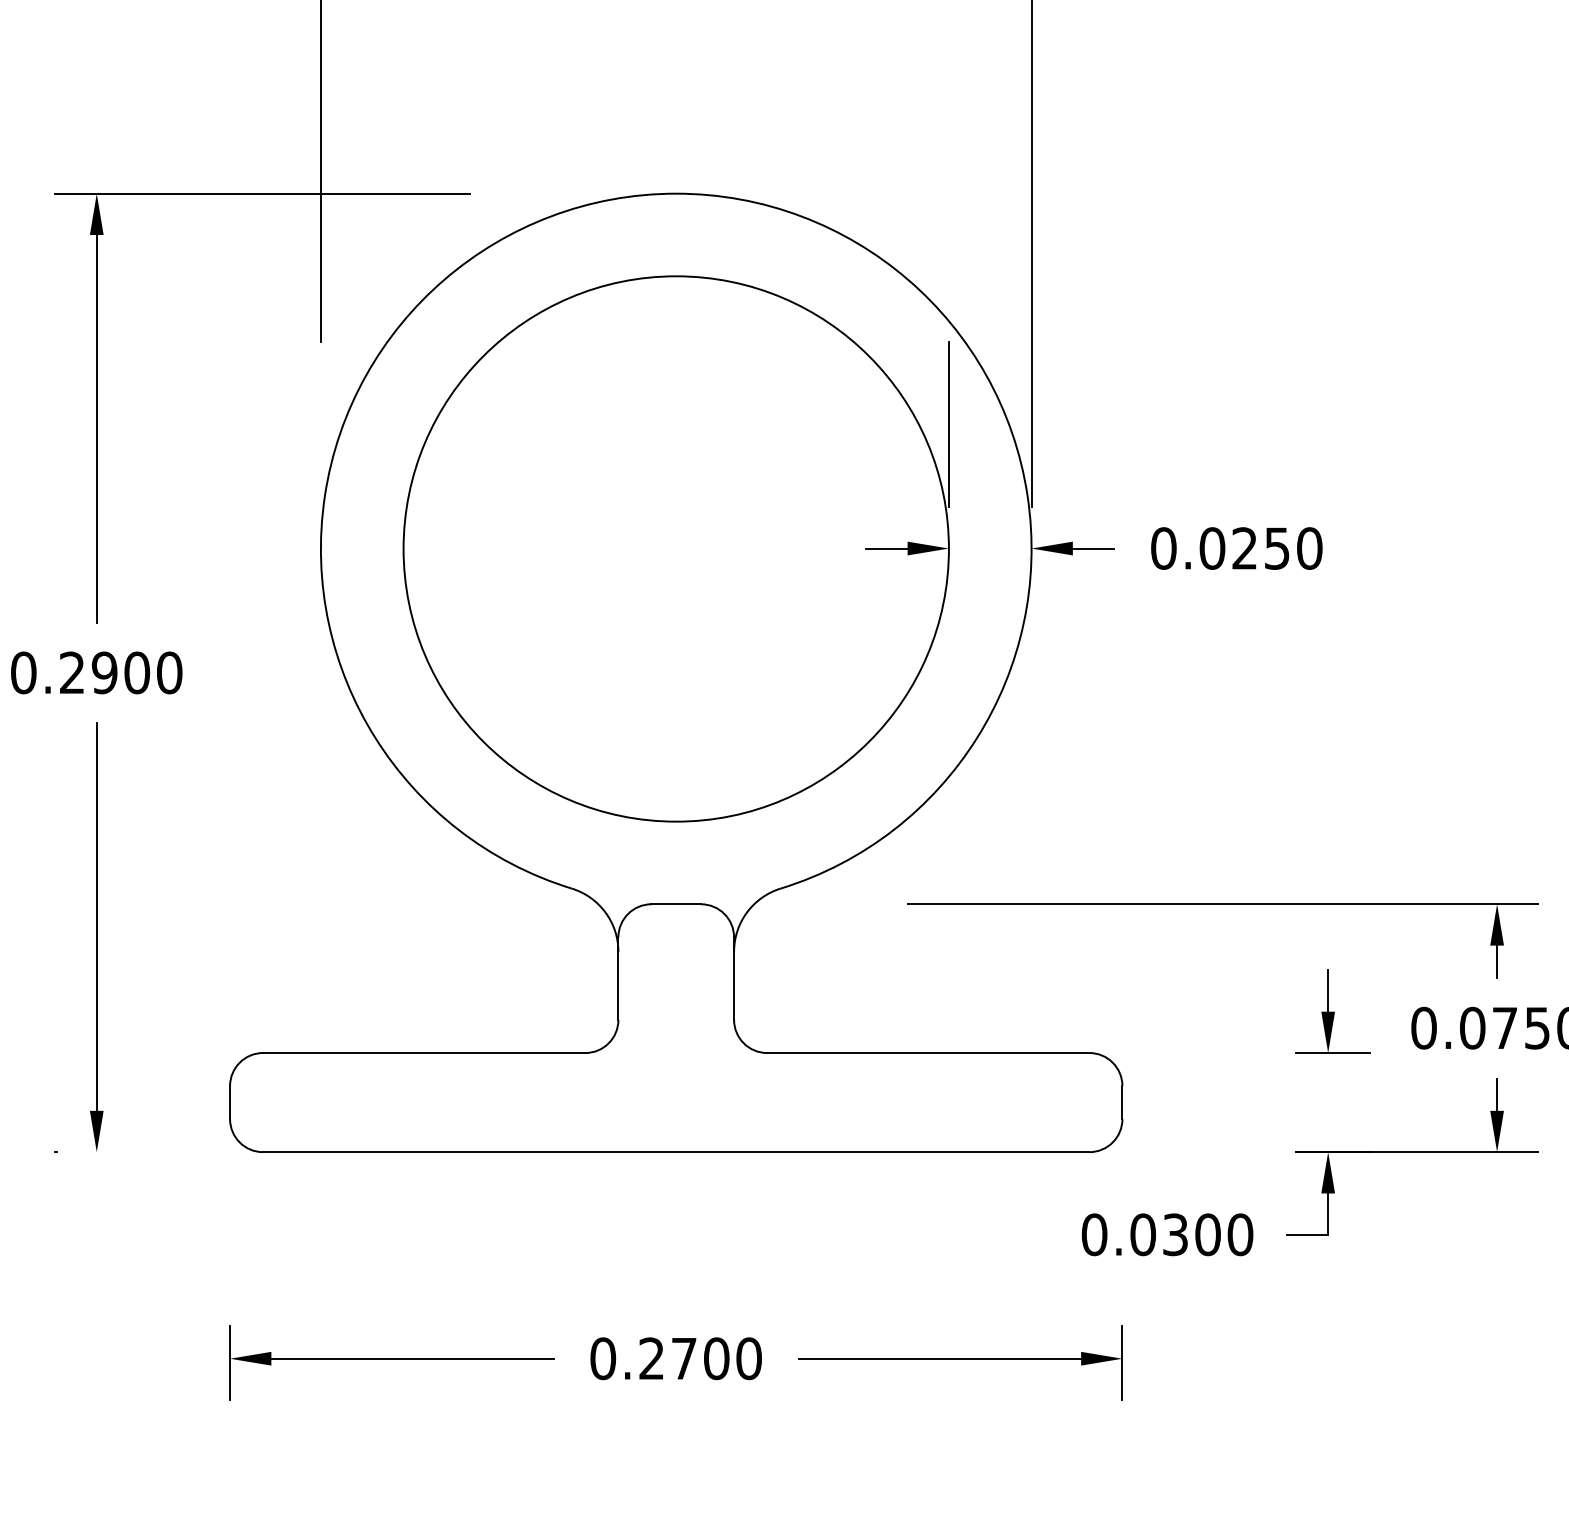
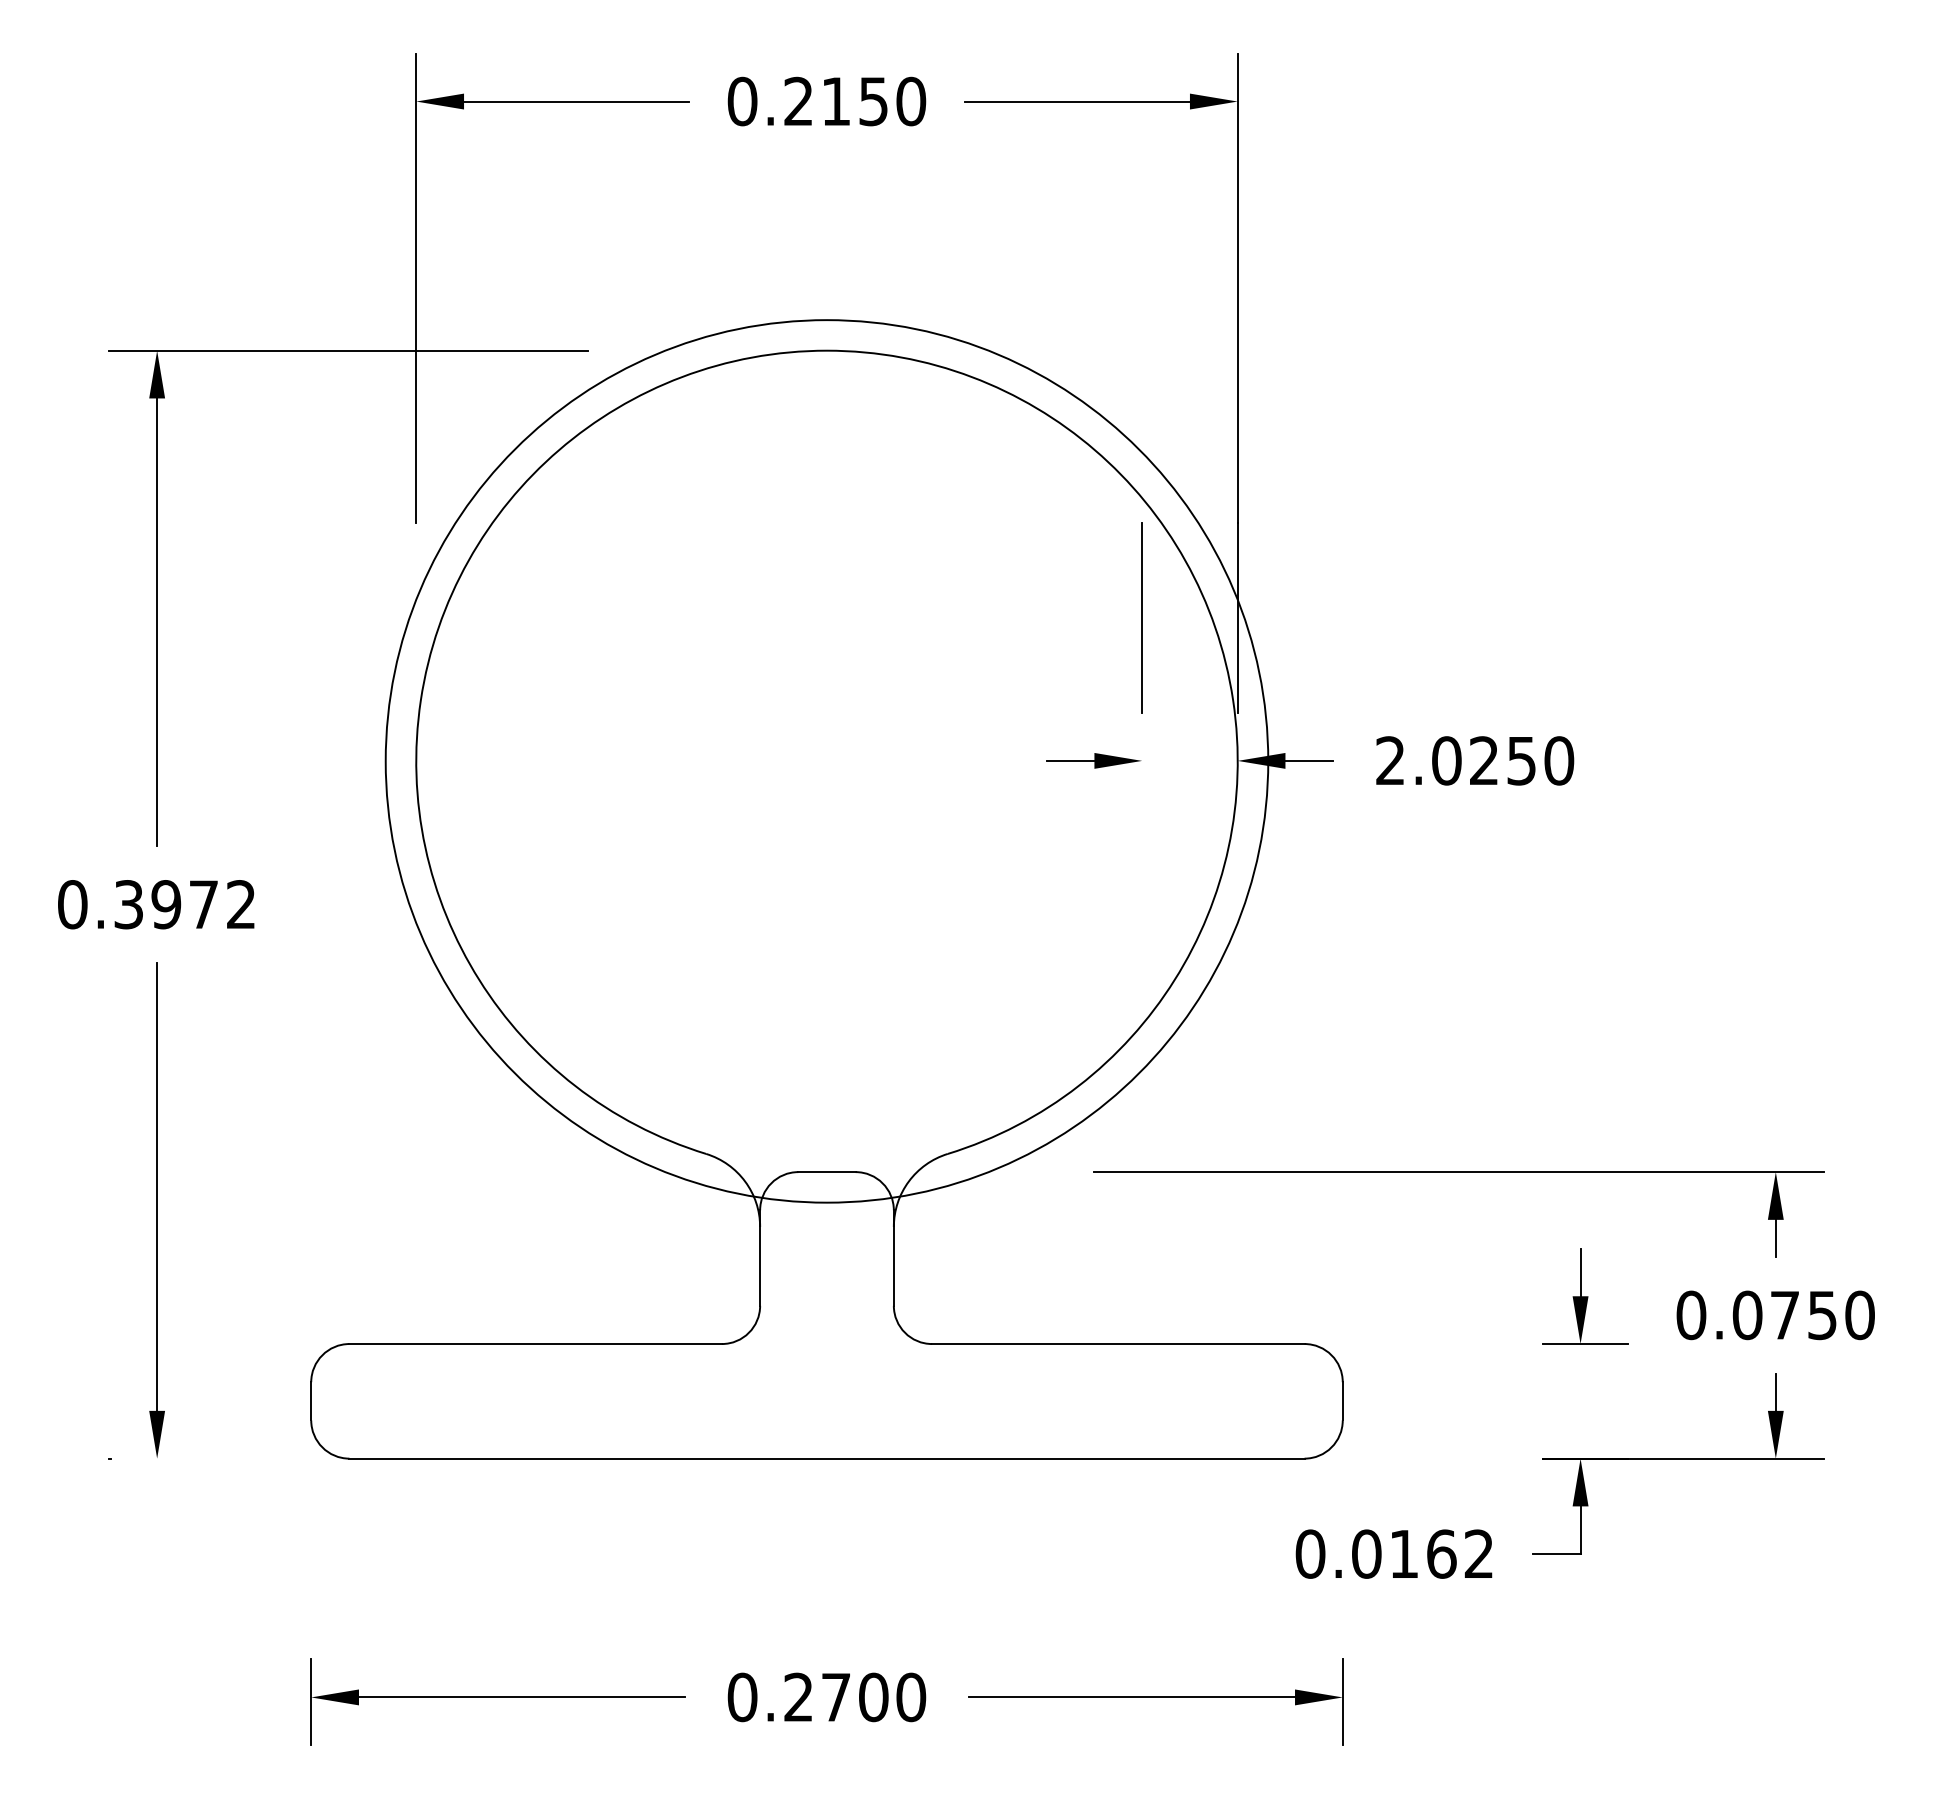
text: (1163, 548) -> (1390, 760), 0.0250 -> 2.0250
circle: (675, 549) -> (826, 761), size x1.4
text: (121, 672) -> (185, 904), 0.2900 -> 0.3972
text: (1208, 1234) -> (1442, 1553), 0.0300 -> 0.0162

